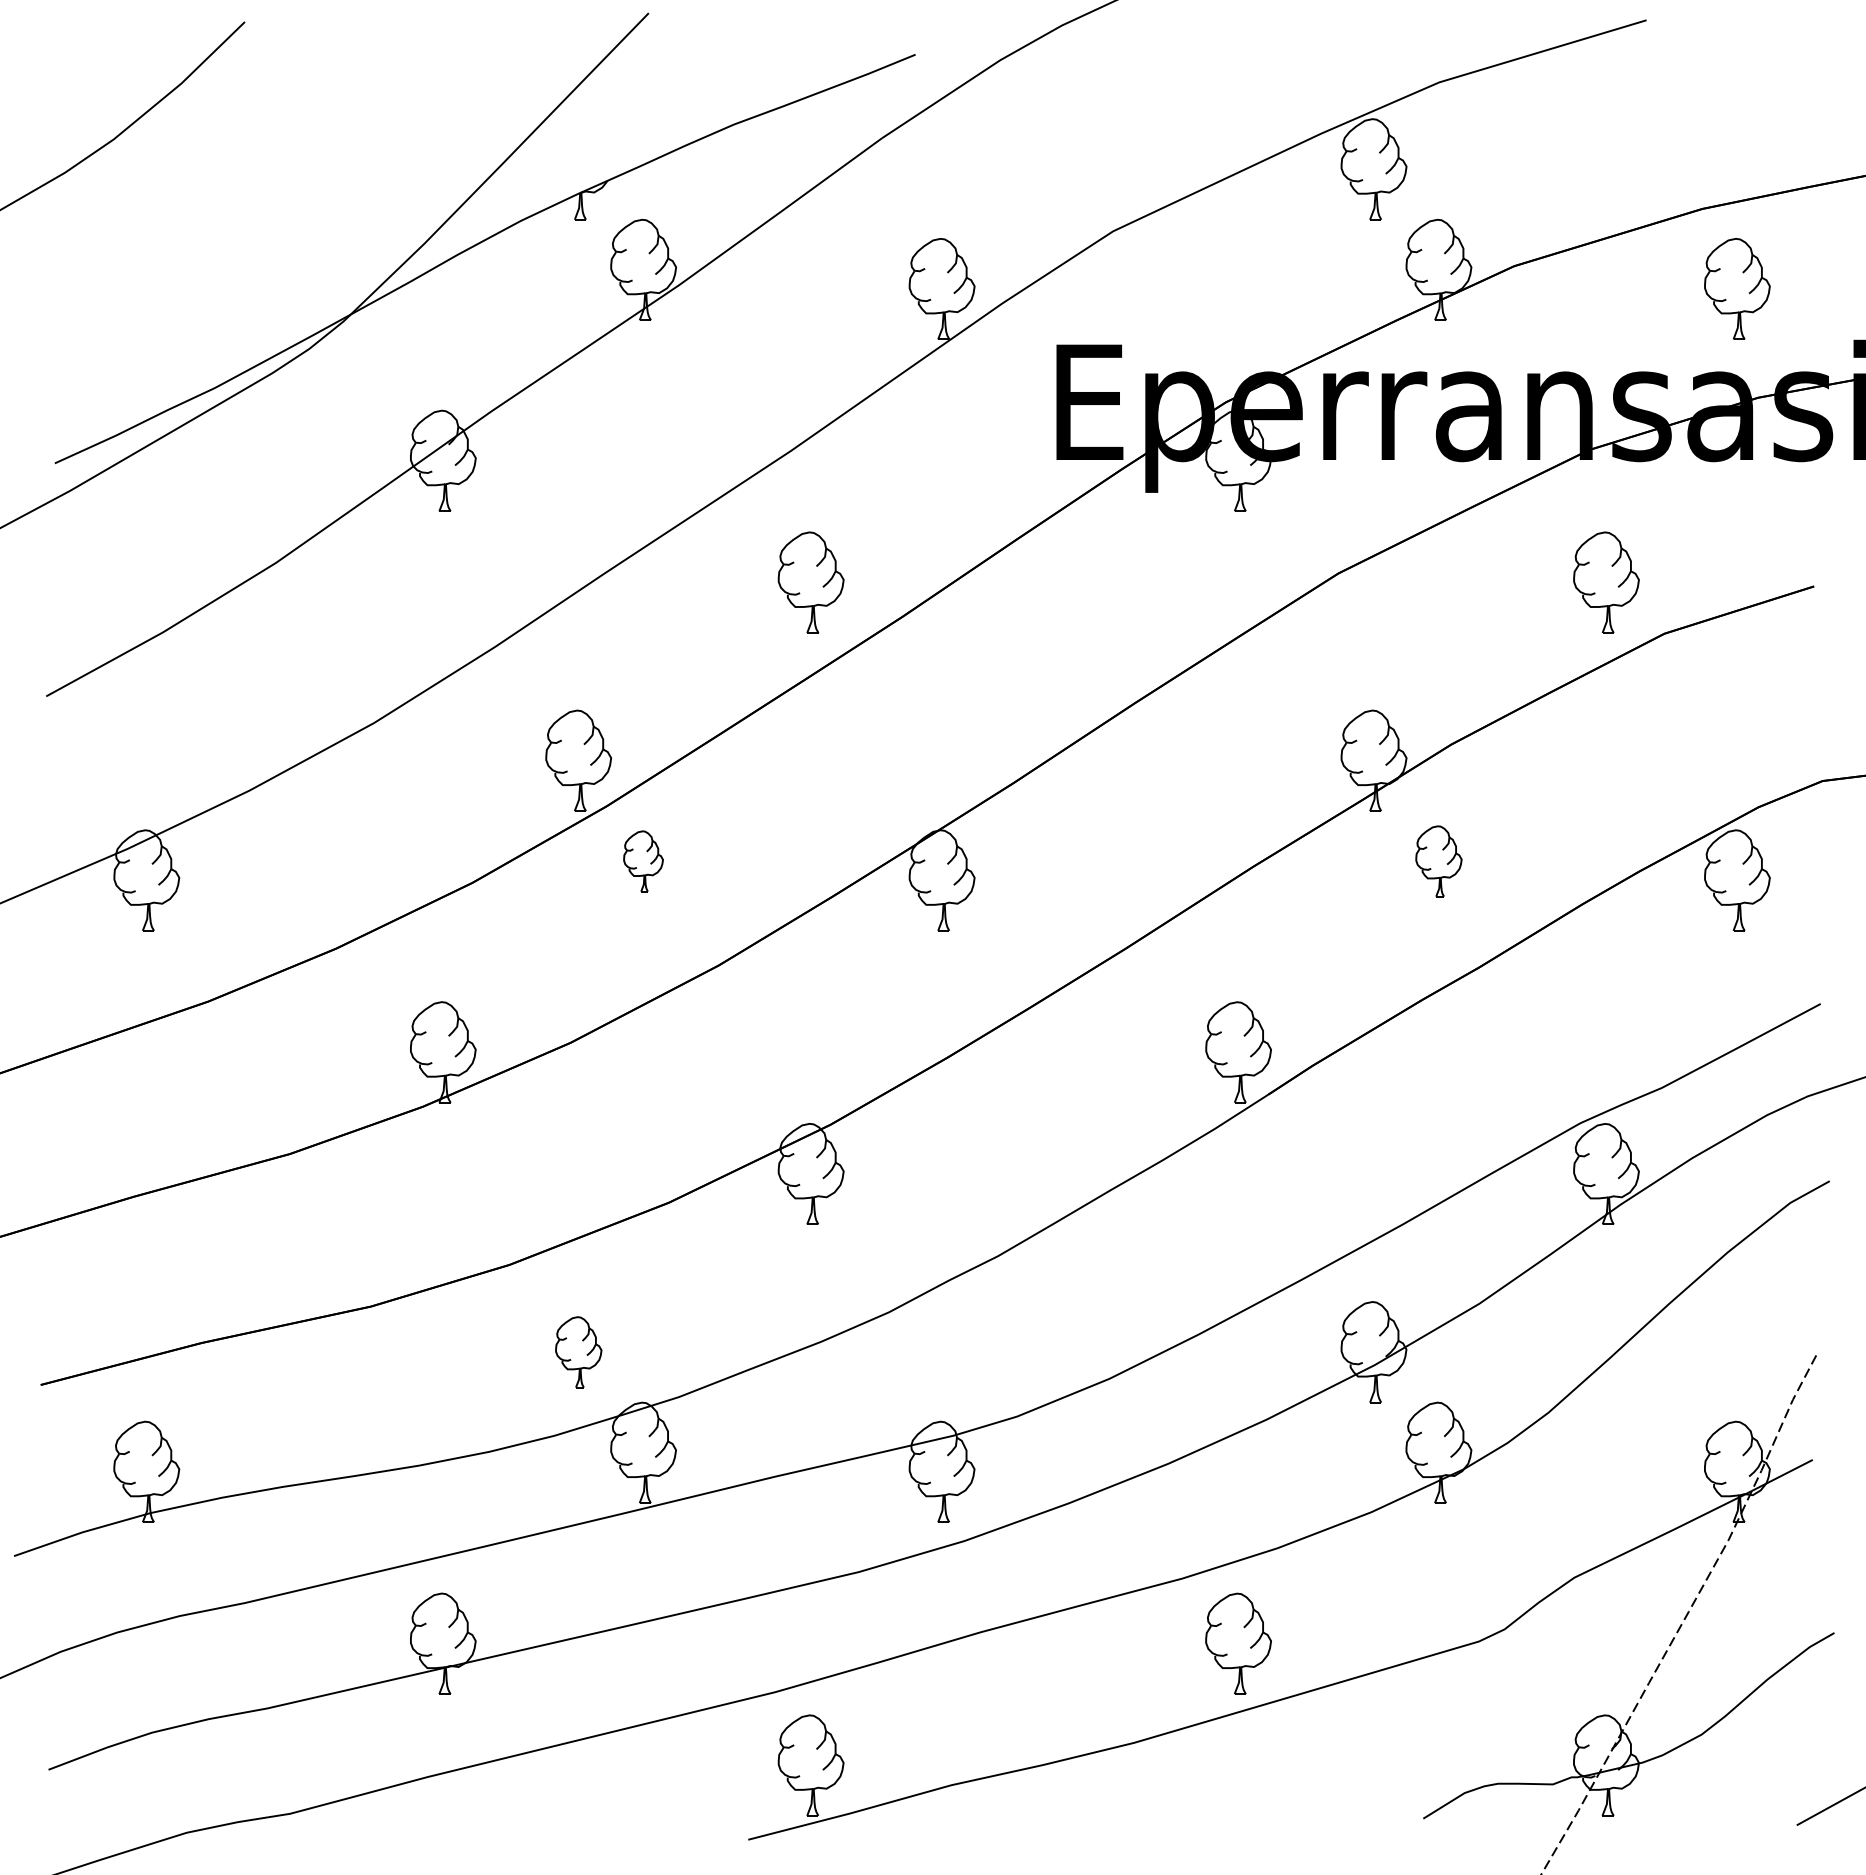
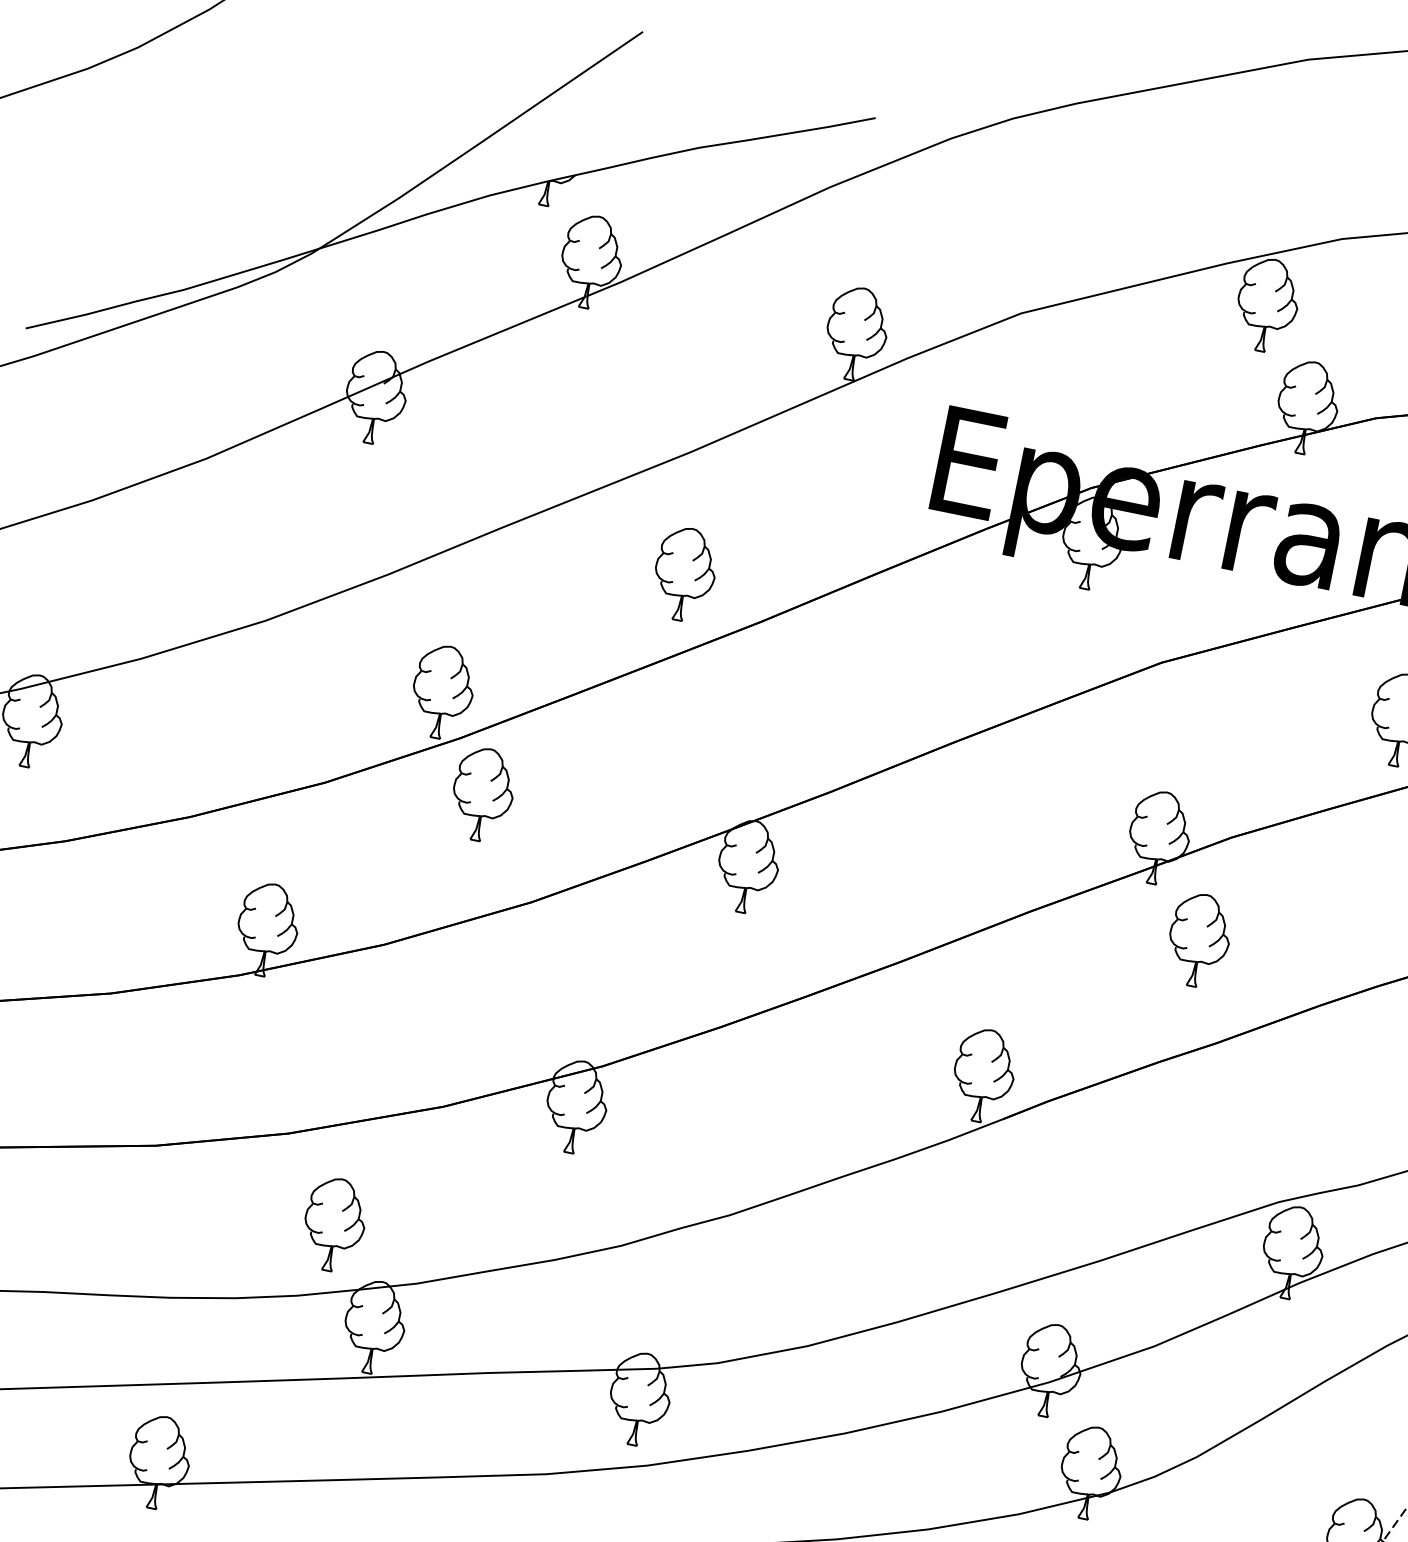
part: (643, 861) -> (482, 794), size x1.67
part: (1438, 861) -> (1198, 940), size x1.43
part: (578, 1352) -> (334, 1225), size x1.43

